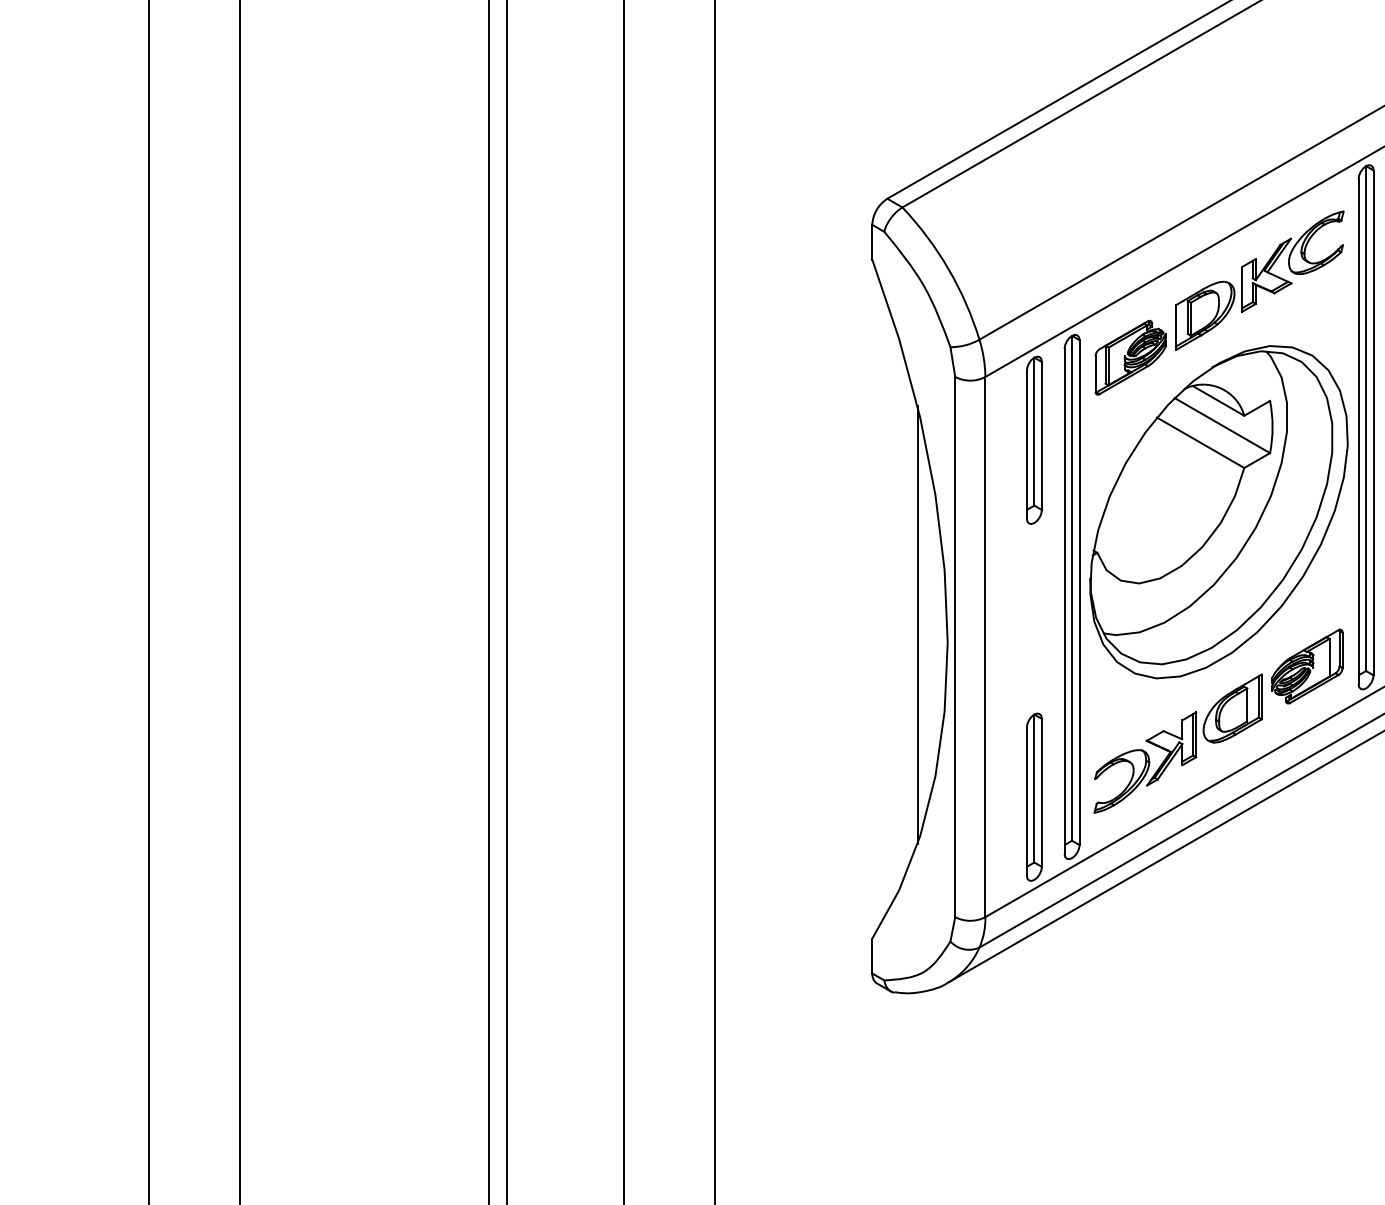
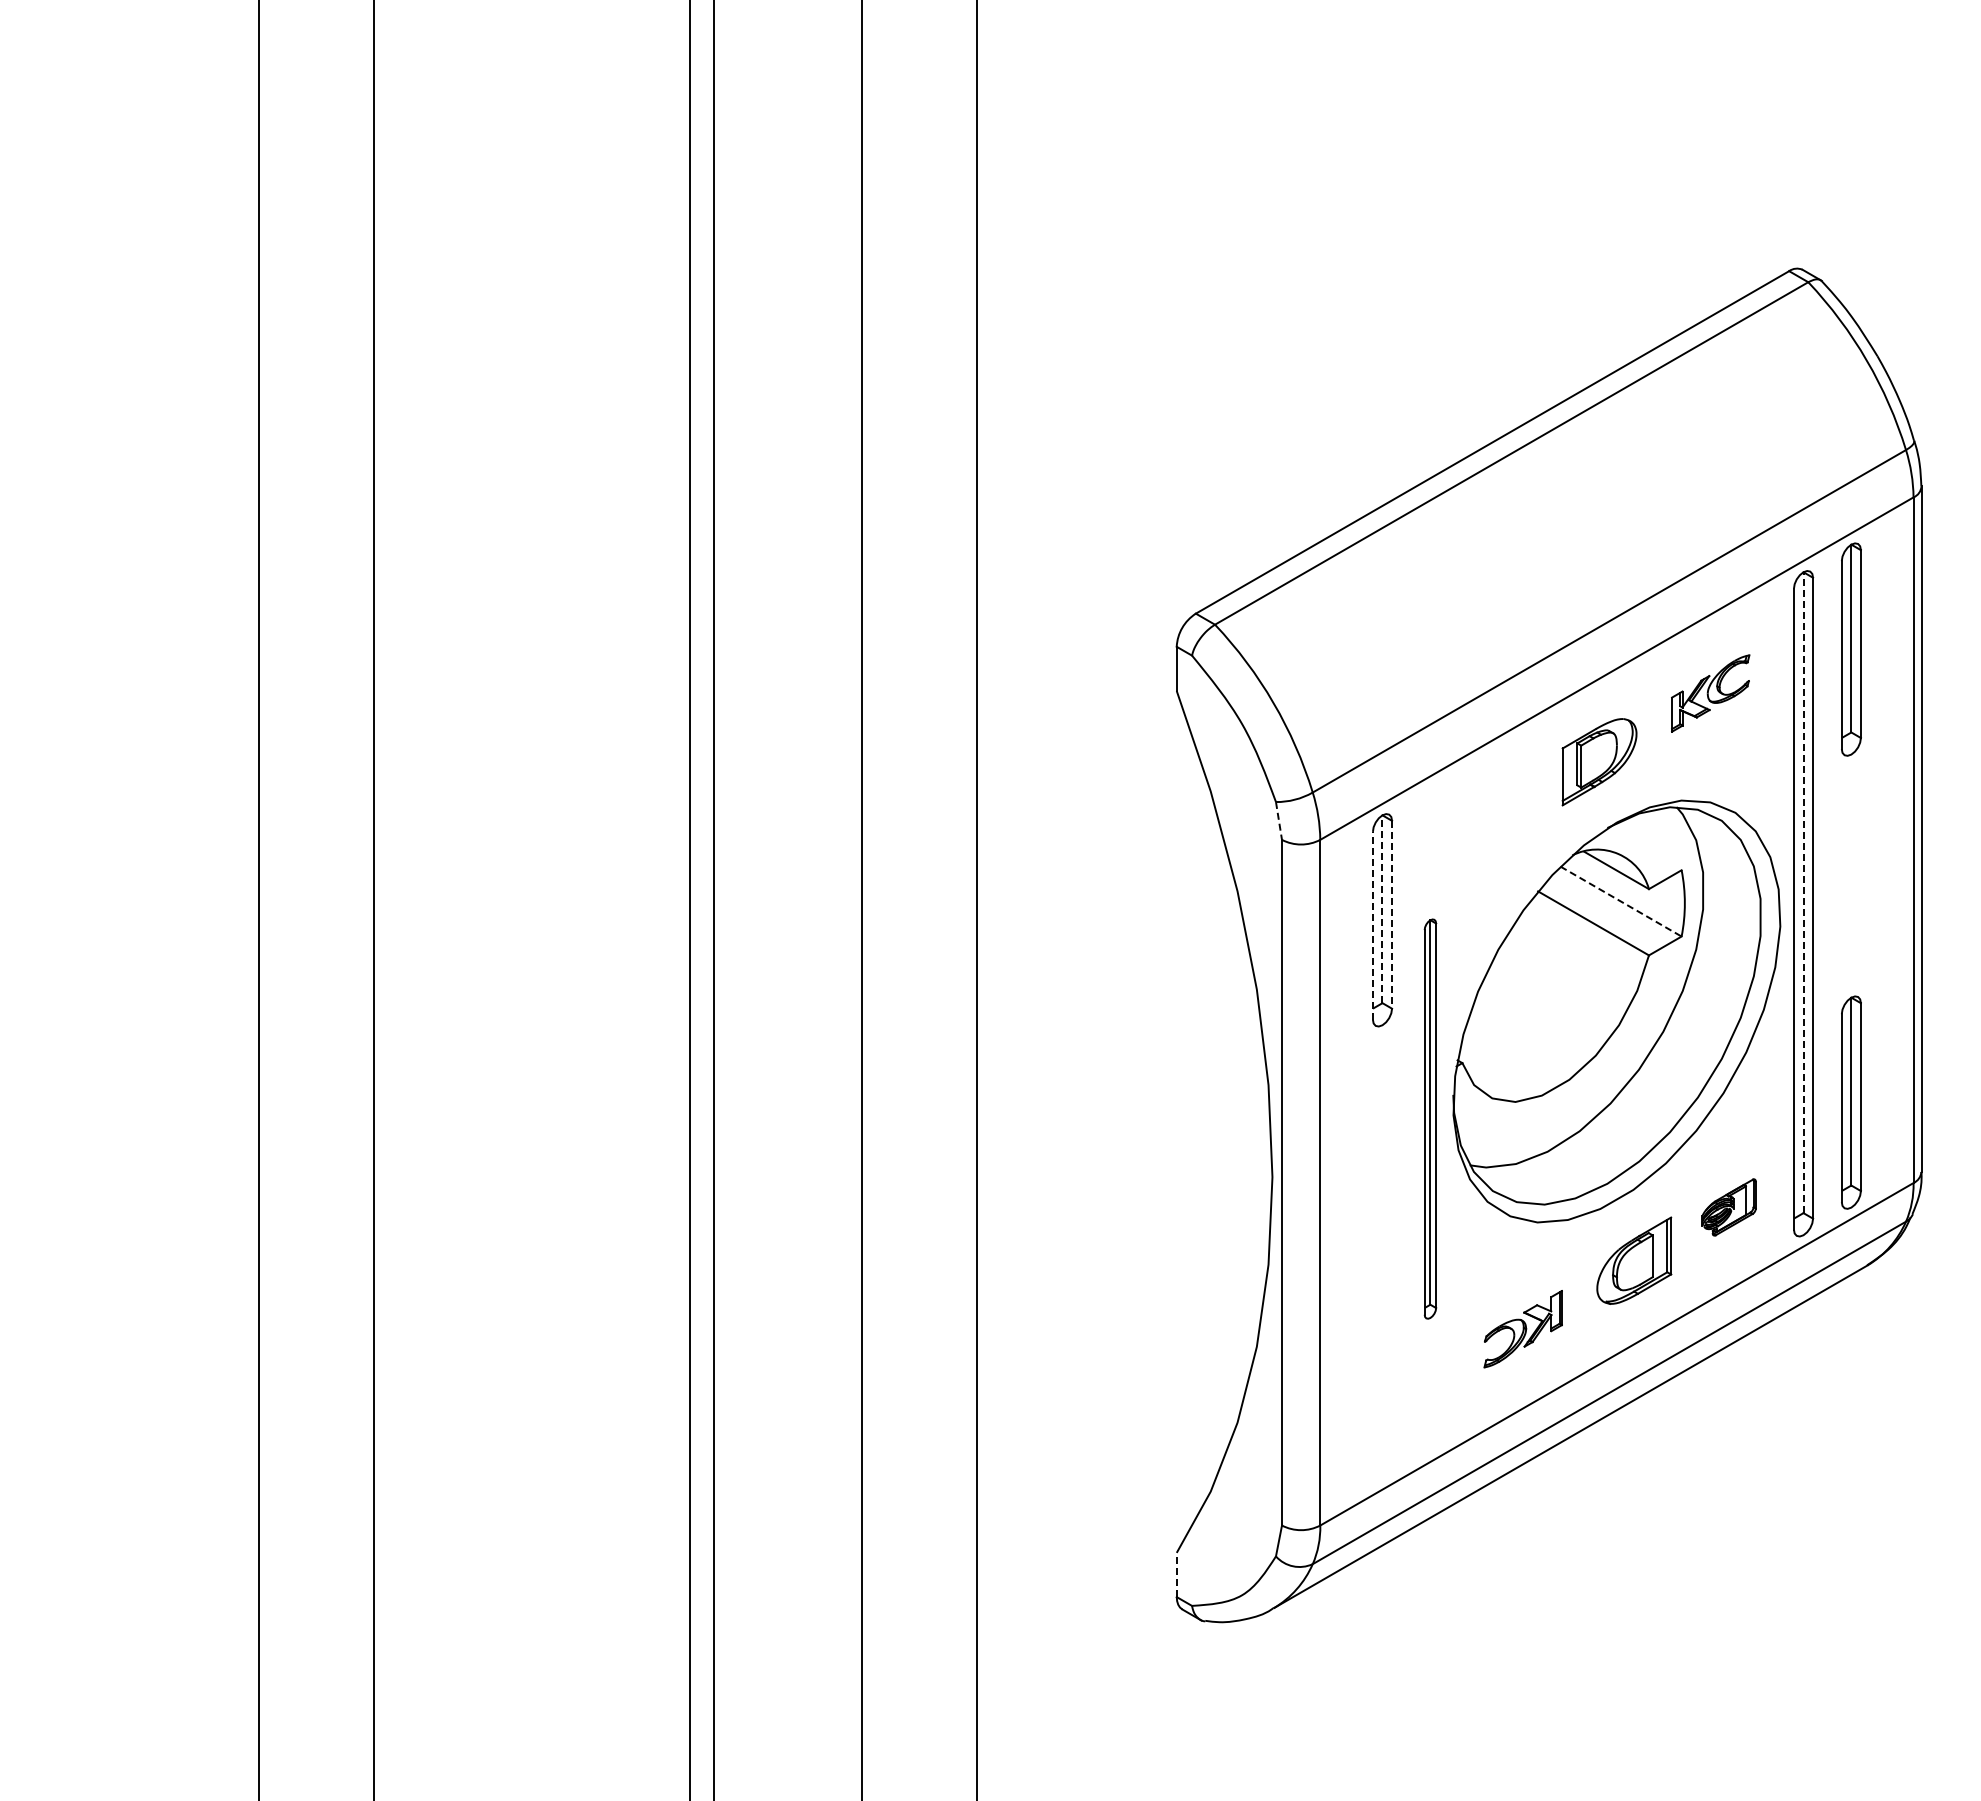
part: (1292, 261) -> (1710, 693), size x0.6
part: (1130, 357) -> (1504, 815), removed
line: (953, 362) -> (1279, 821), solid -> dashed
line: (1366, 418) -> (1803, 892), solid -> dashed
line: (1222, 425) -> (1621, 901), solid -> dashed
line: (1034, 431) -> (1382, 909), solid -> dashed
line: (1042, 435) -> (1392, 914), solid -> dashed
line: (1026, 444) -> (1372, 925), solid -> dashed
part: (1072, 596) -> (1430, 1118), size x0.6
line: (917, 624) -> (1234, 1154), removed
part: (1306, 666) -> (1728, 1207), size x0.6
part: (1144, 761) -> (1522, 1328), size x0.6
part: (1034, 797) -> (1382, 1373), removed
line: (872, 955) -> (1176, 1574), solid -> dashed

